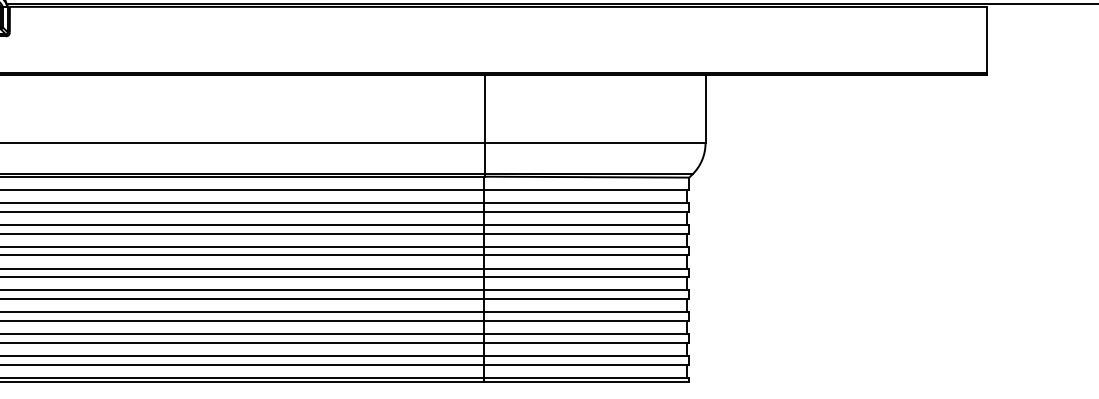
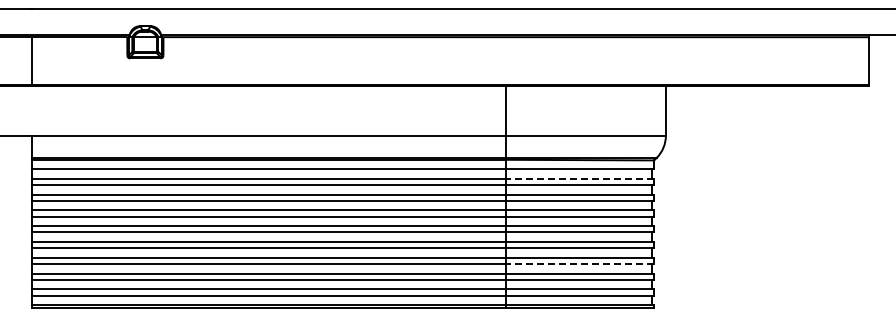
line: (585, 202) -> (579, 178), solid -> dashed
line: (585, 321) -> (579, 264), solid -> dashed

